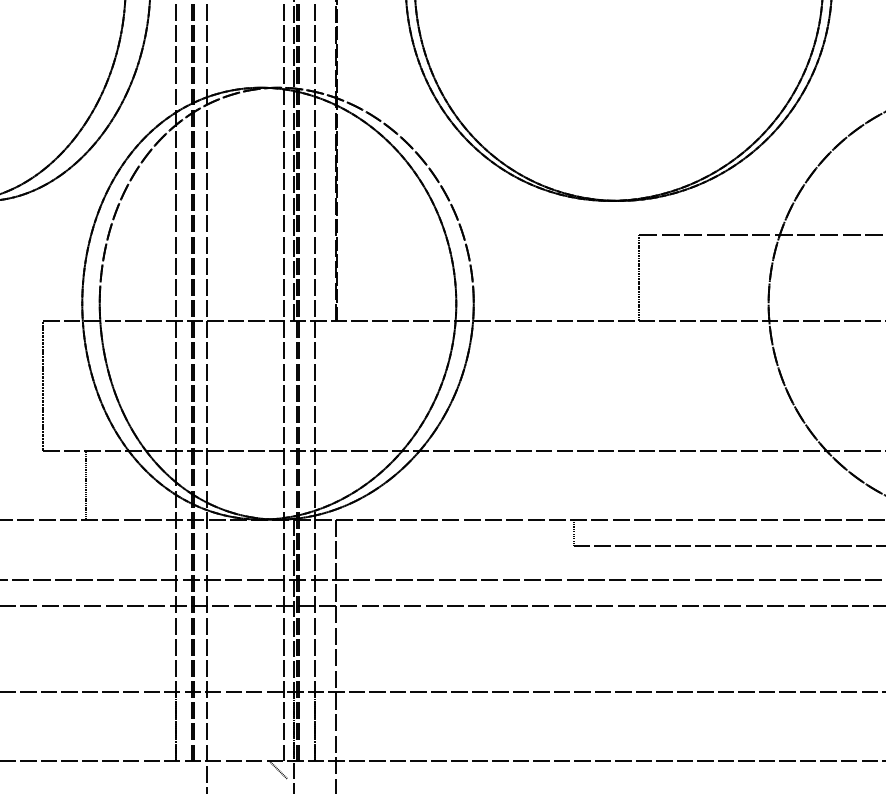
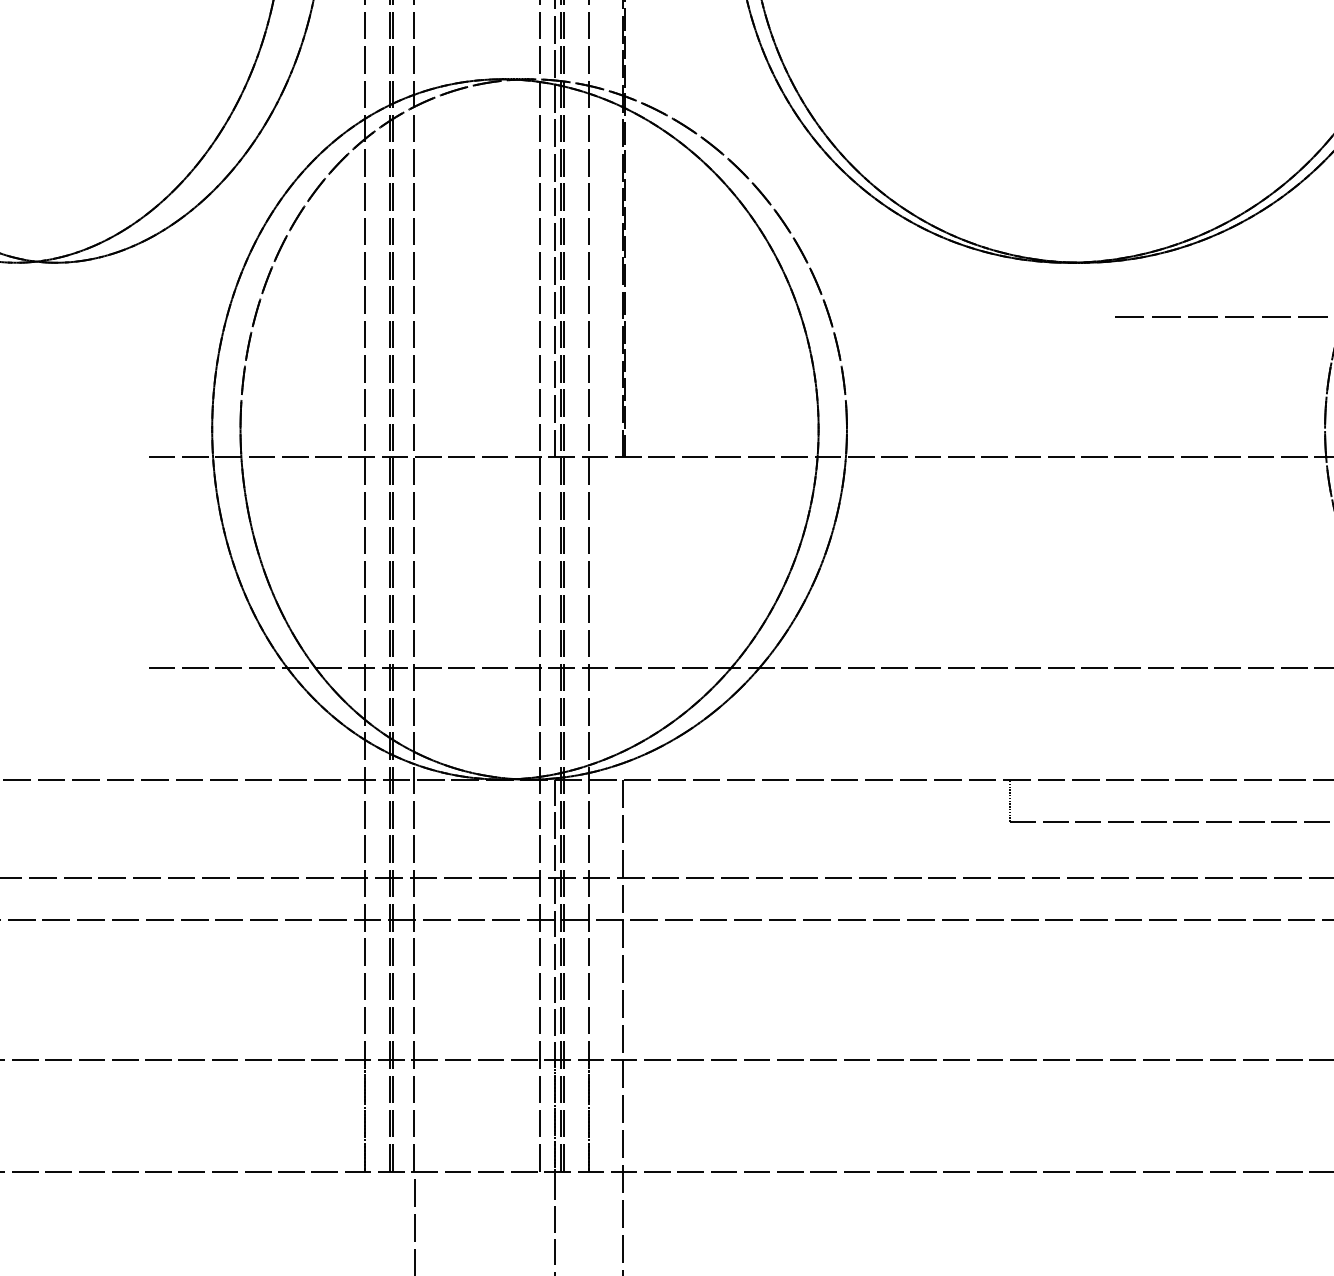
line: (639, 277) -> (1115, 386), removed
line: (43, 385) -> (149, 562), removed
line: (86, 484) -> (219, 722), removed
line: (278, 769) -> (530, 1184), removed

